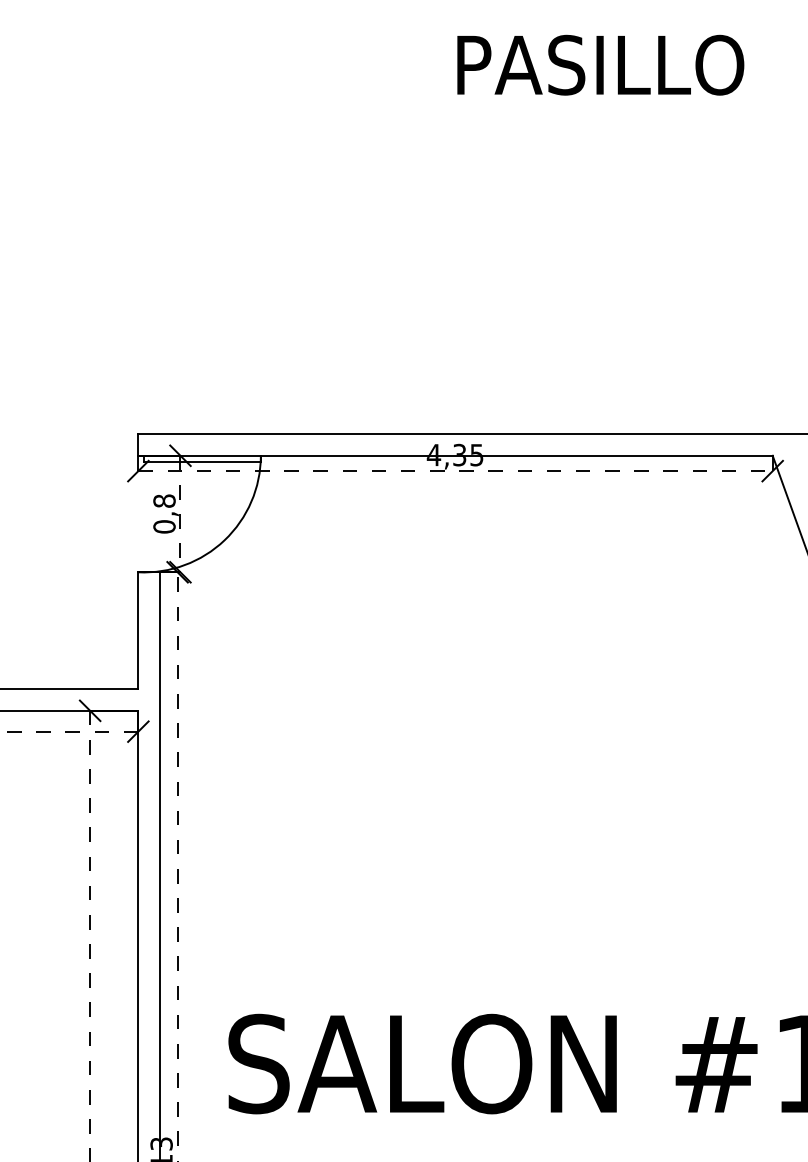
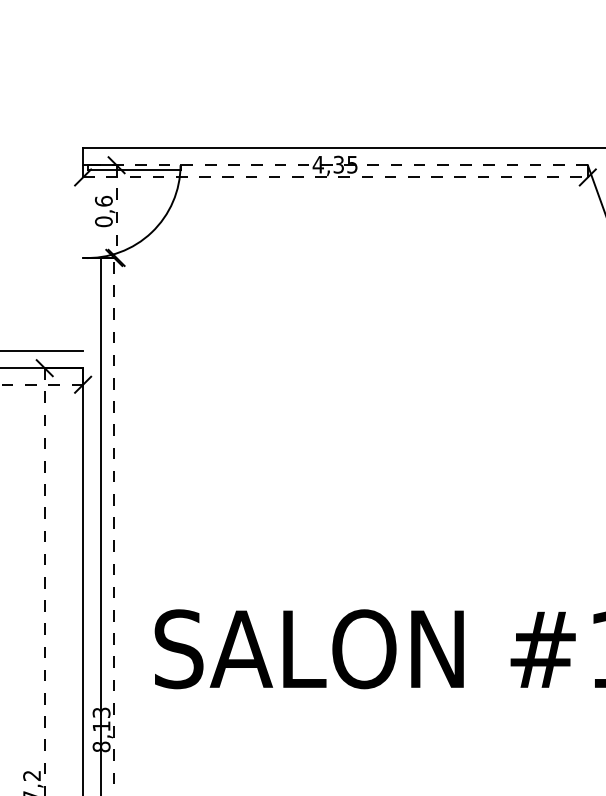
line: (455, 455) -> (335, 165), solid -> dashed
text: (164, 500) -> (103, 200), 0,8 -> 0,6
line: (138, 630) -> (83, 304), removed

